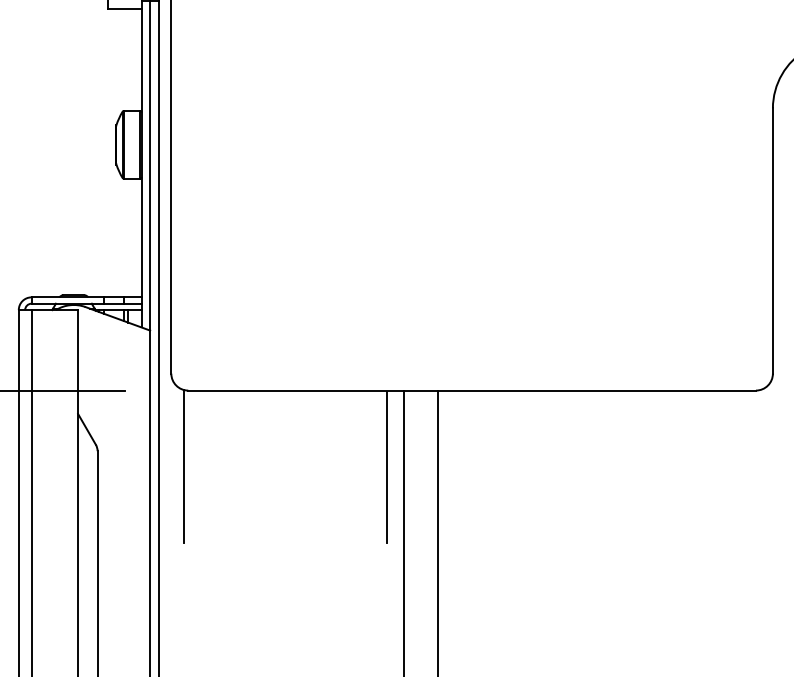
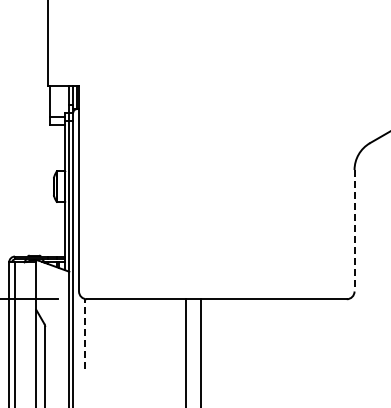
line: (772, 240) -> (354, 230), solid -> dashed
line: (183, 465) -> (84, 333), solid -> dashed
line: (386, 467) -> (177, 334), removed

